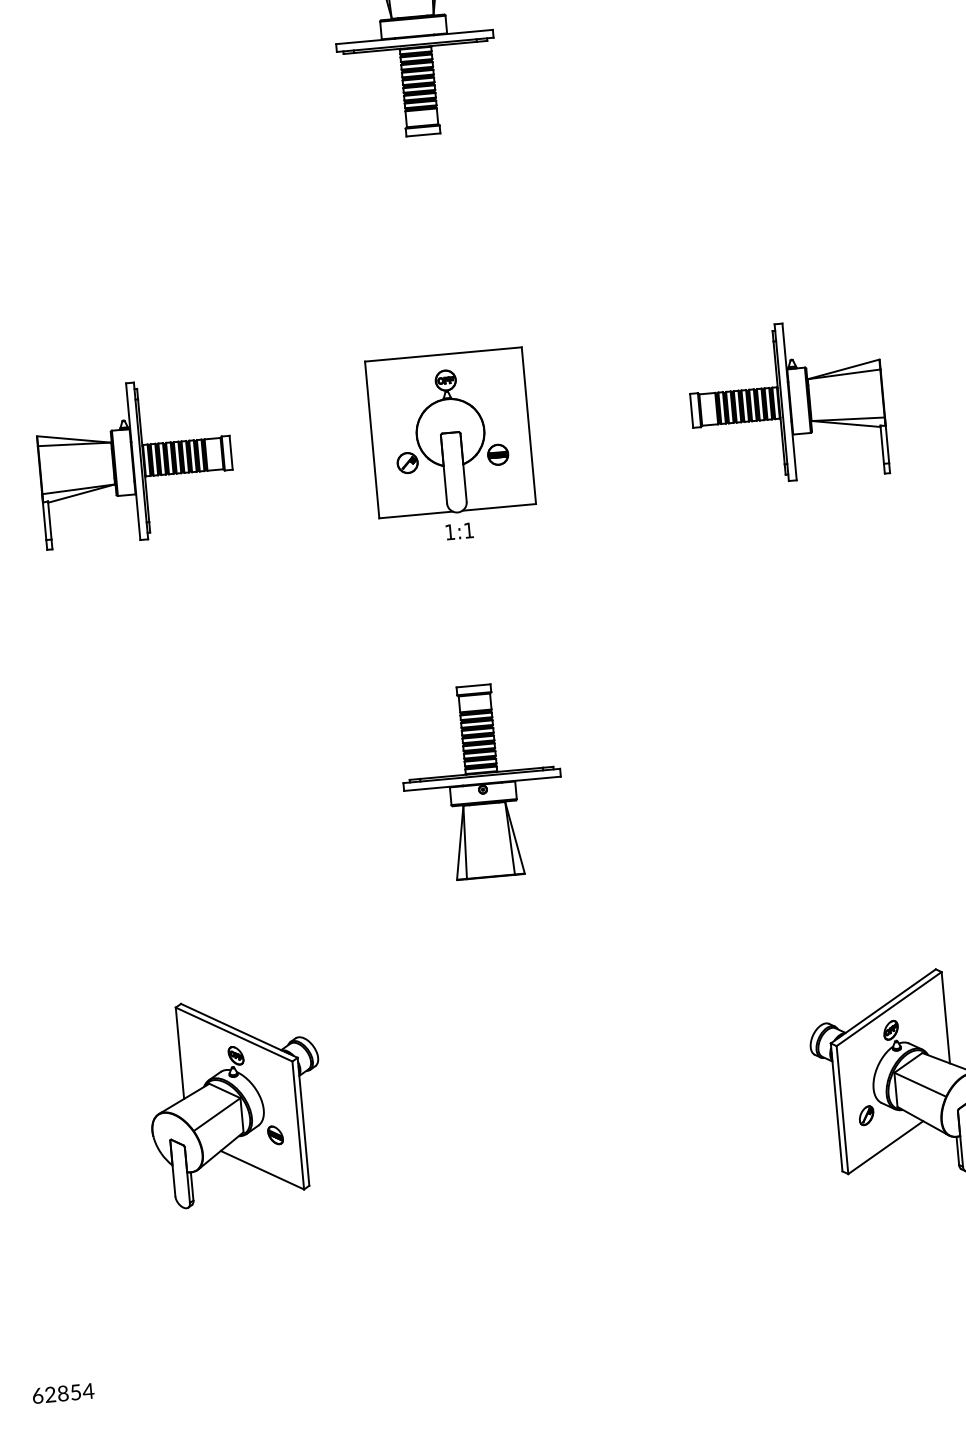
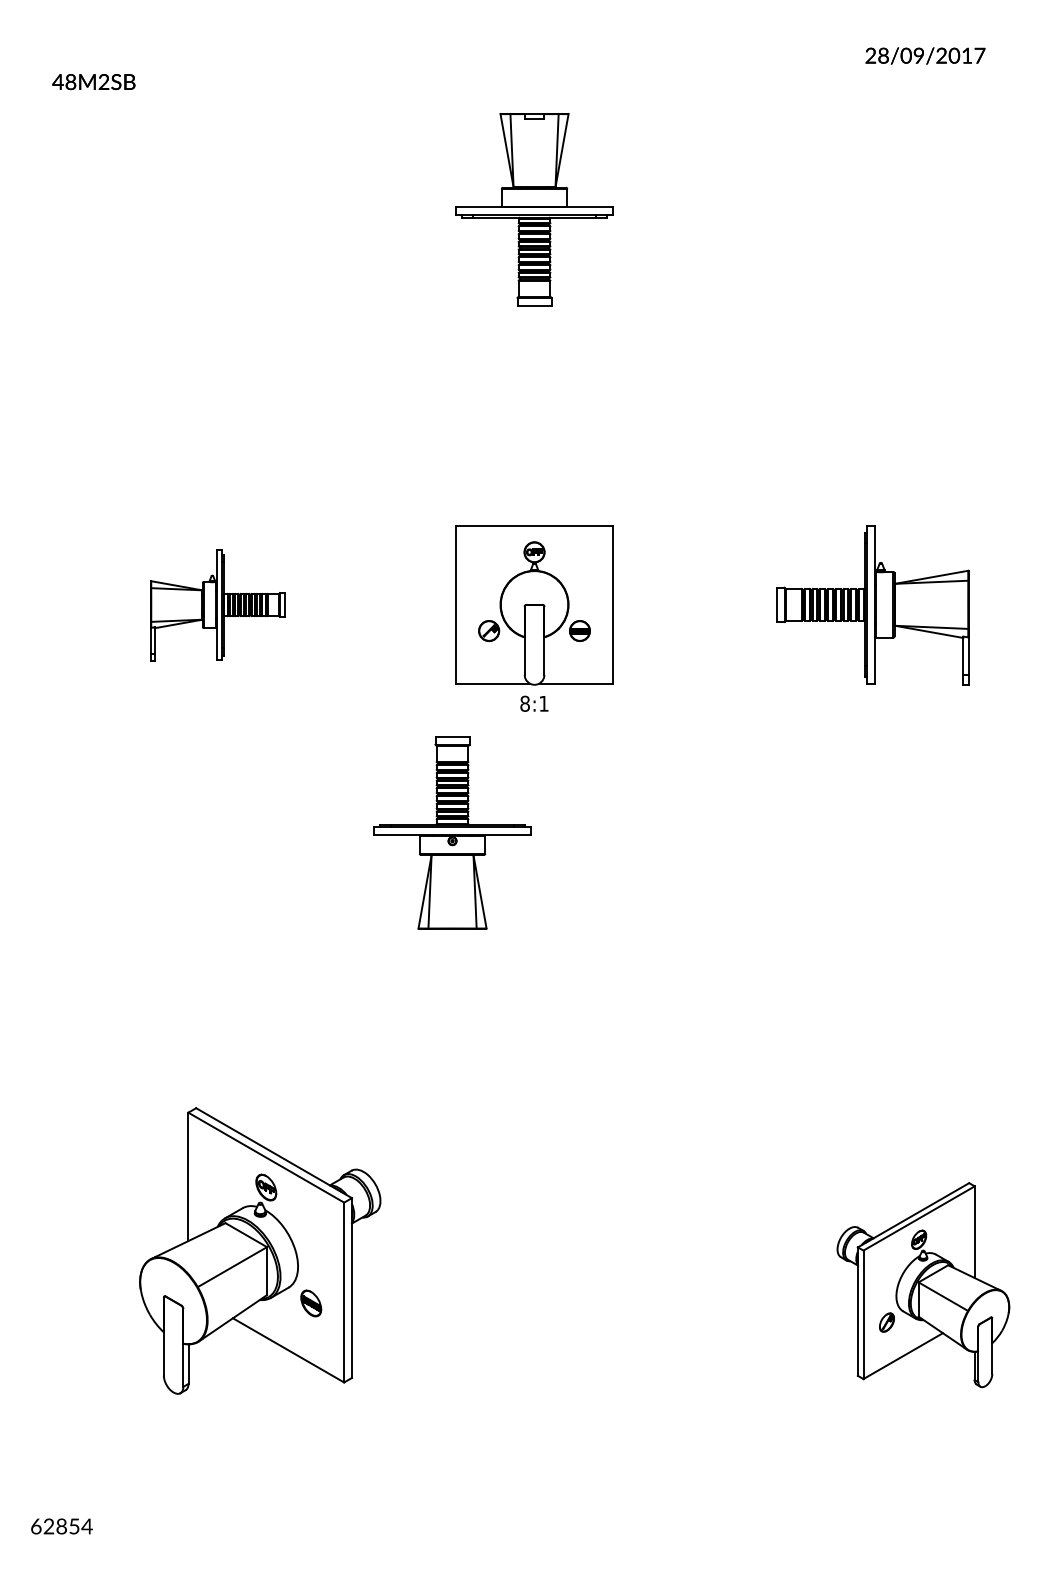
part: (134, 462) -> (217, 605), size x0.7
text: (449, 532) -> (524, 703), 1:1 -> 8:1
part: (482, 781) -> (452, 832), moved
part: (235, 1101) -> (259, 1251), size x1.4

